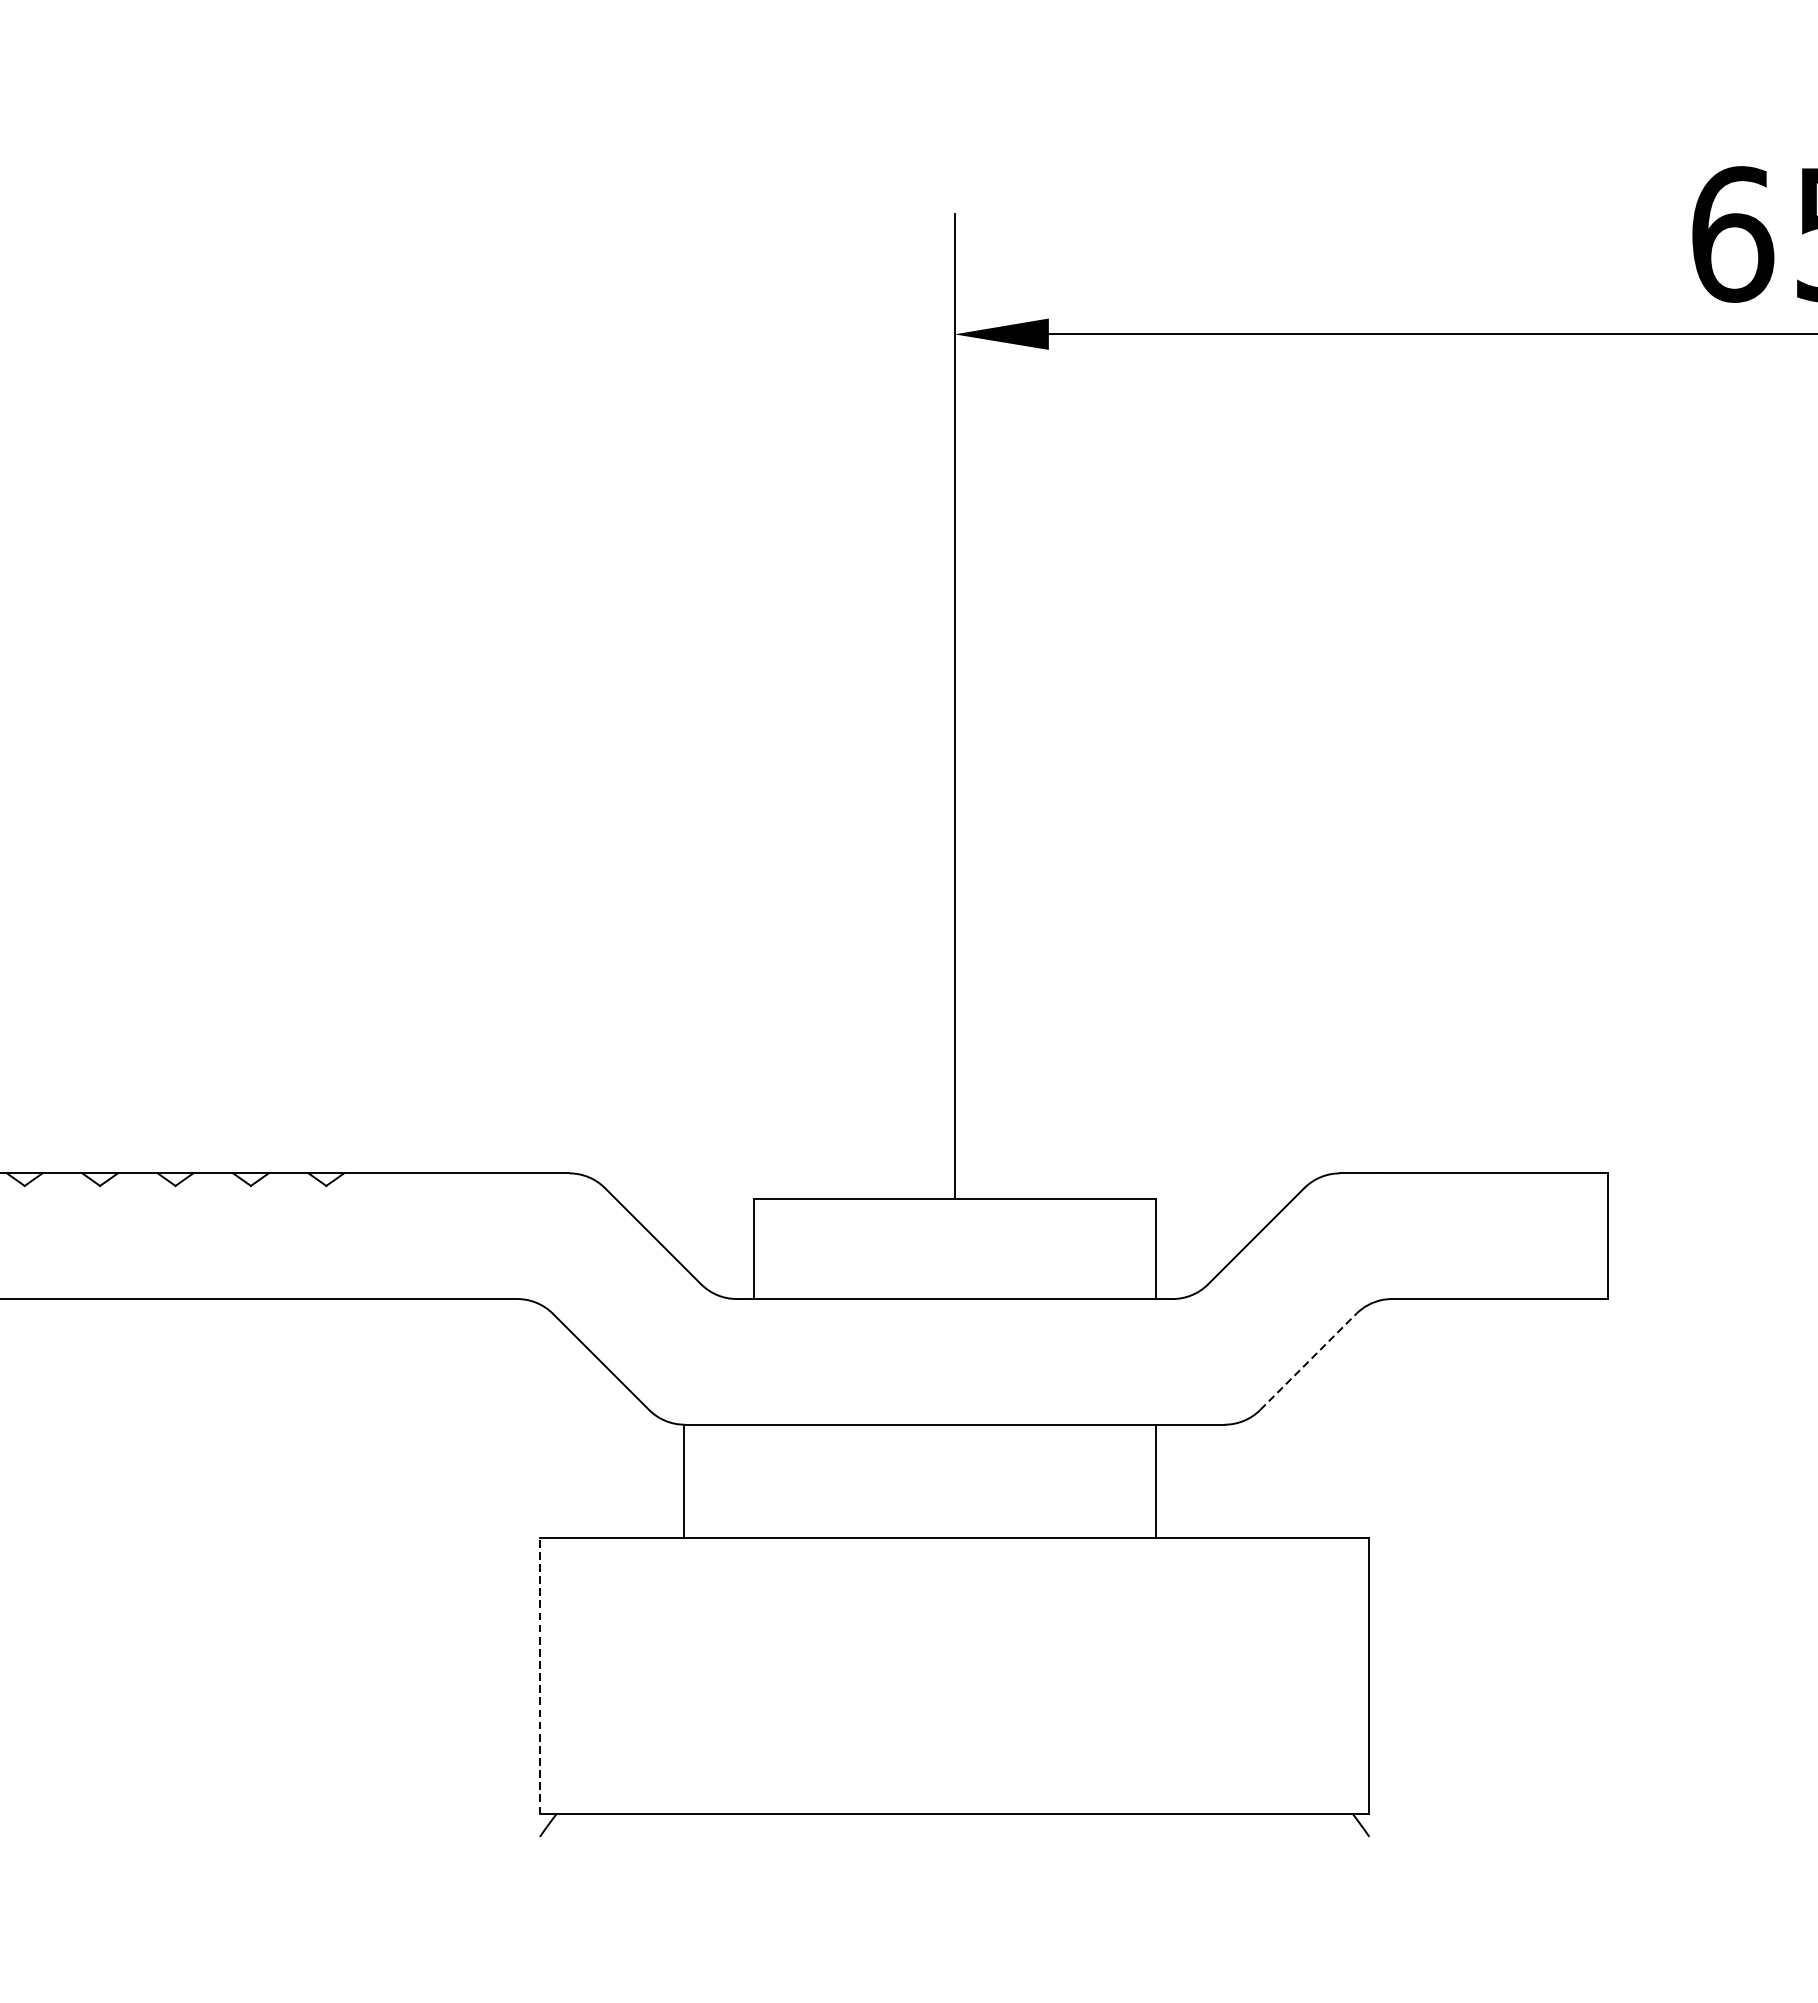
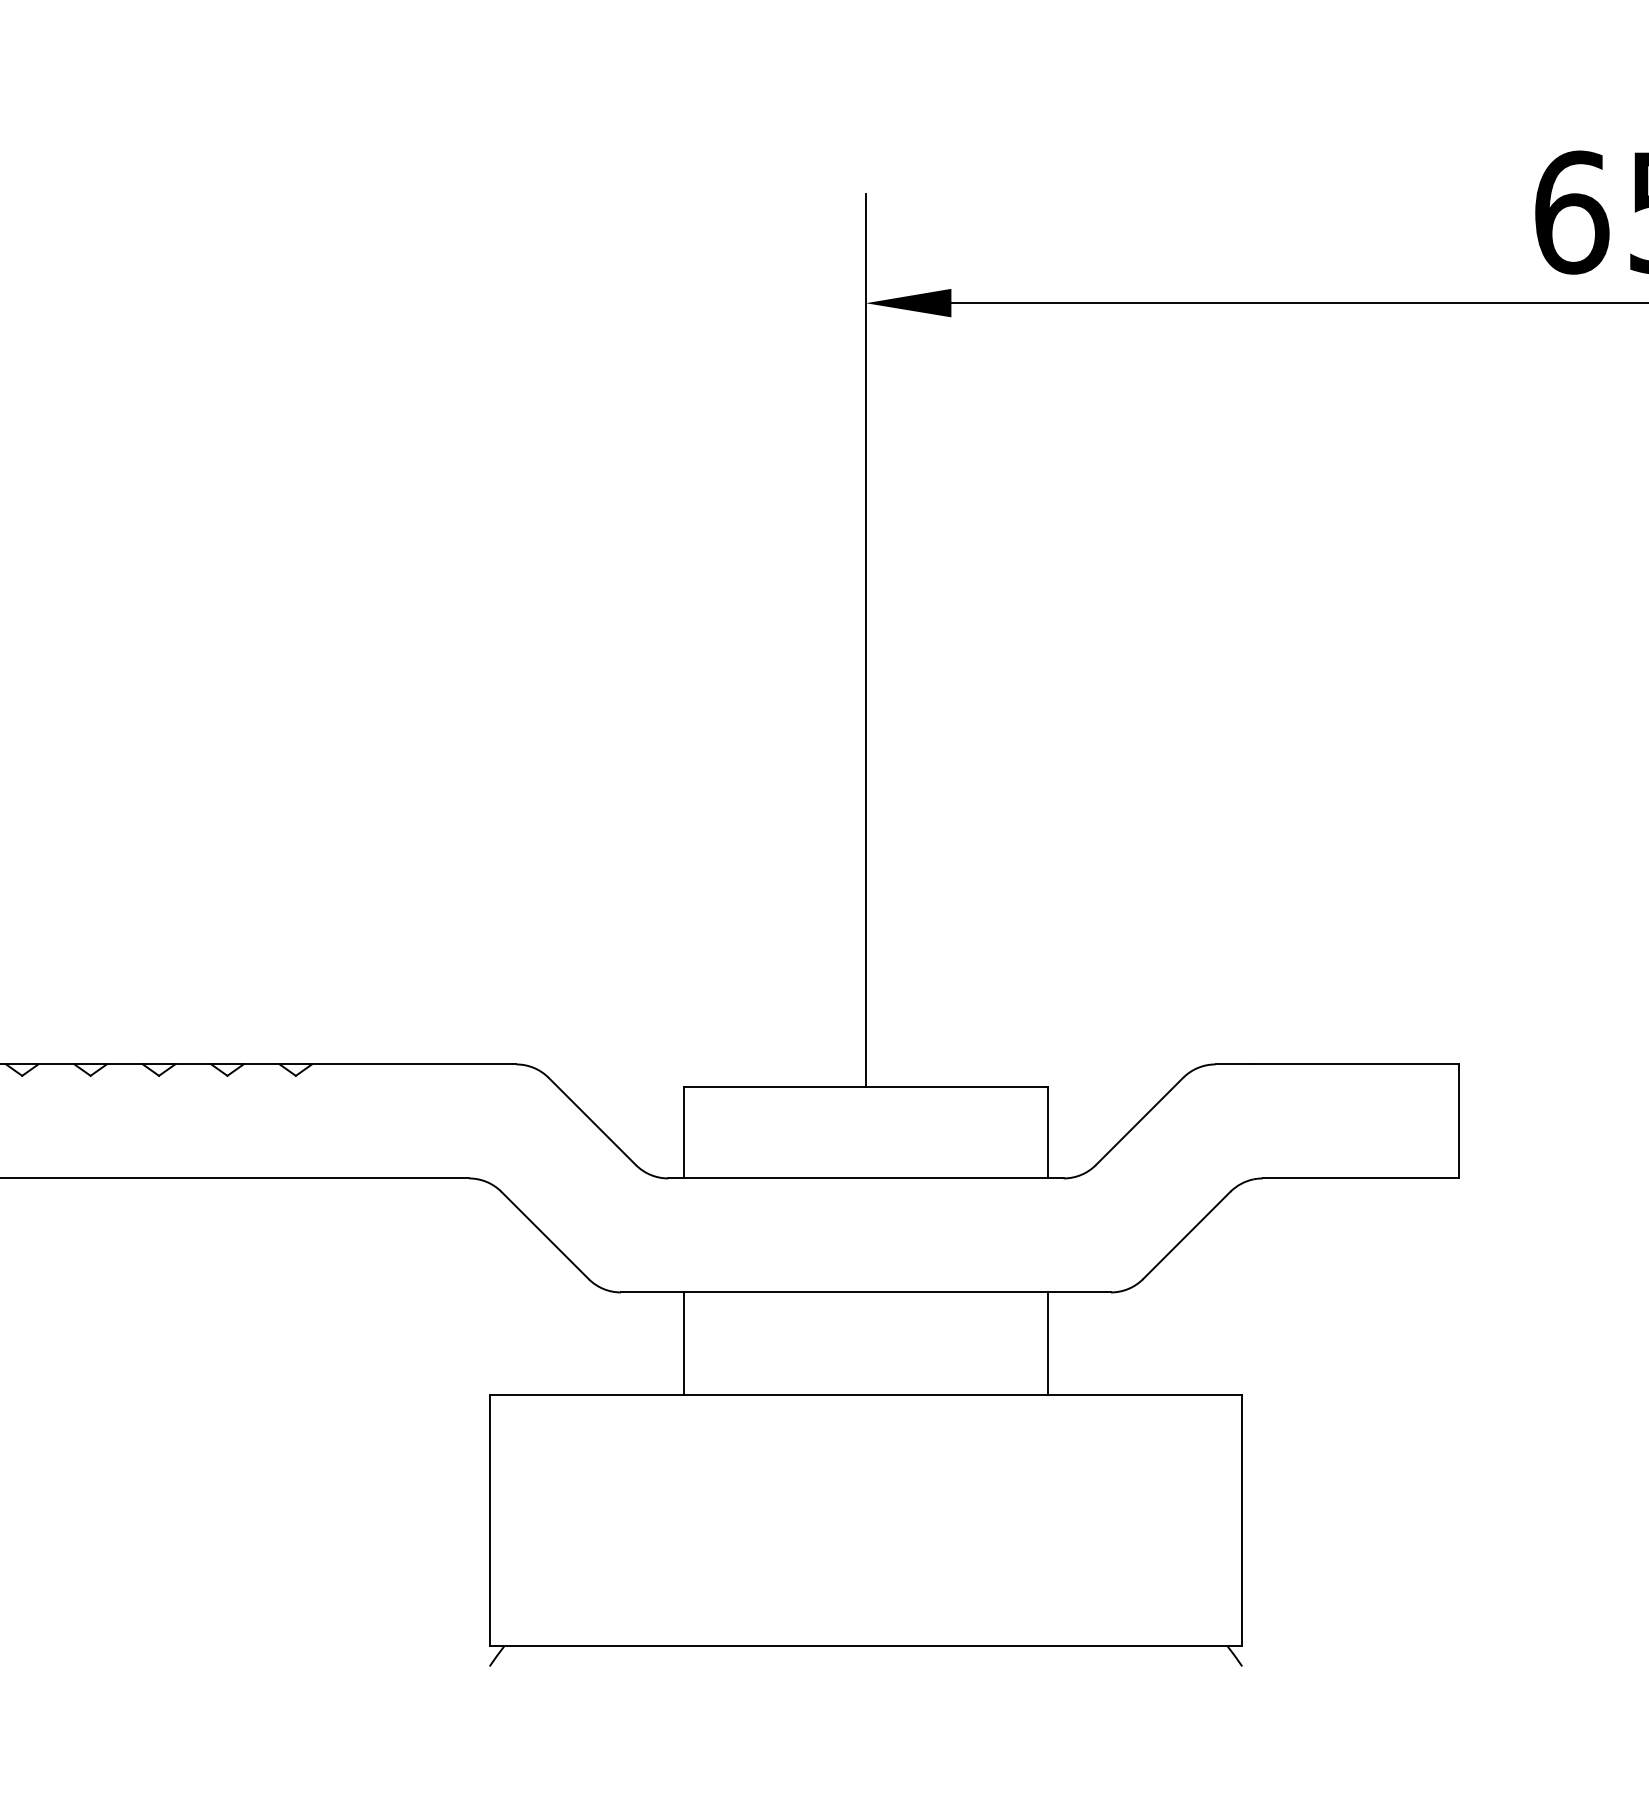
line: (1307, 1361) -> (1186, 1235), dashed -> solid
line: (684, 1480) -> (683, 1343), moved
line: (539, 1676) -> (489, 1520), dashed -> solid

